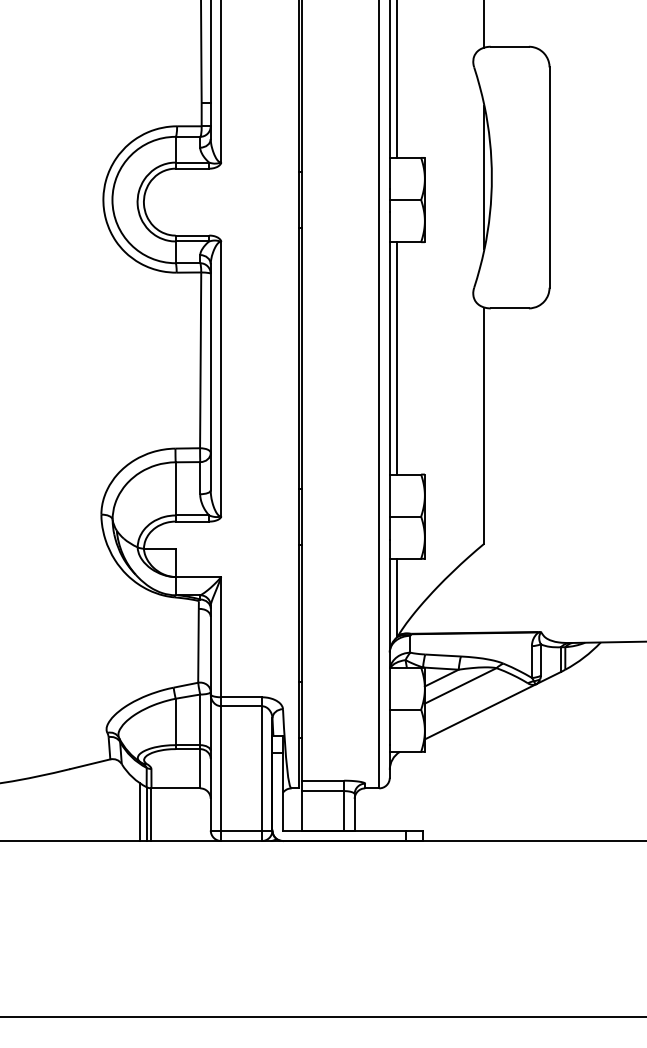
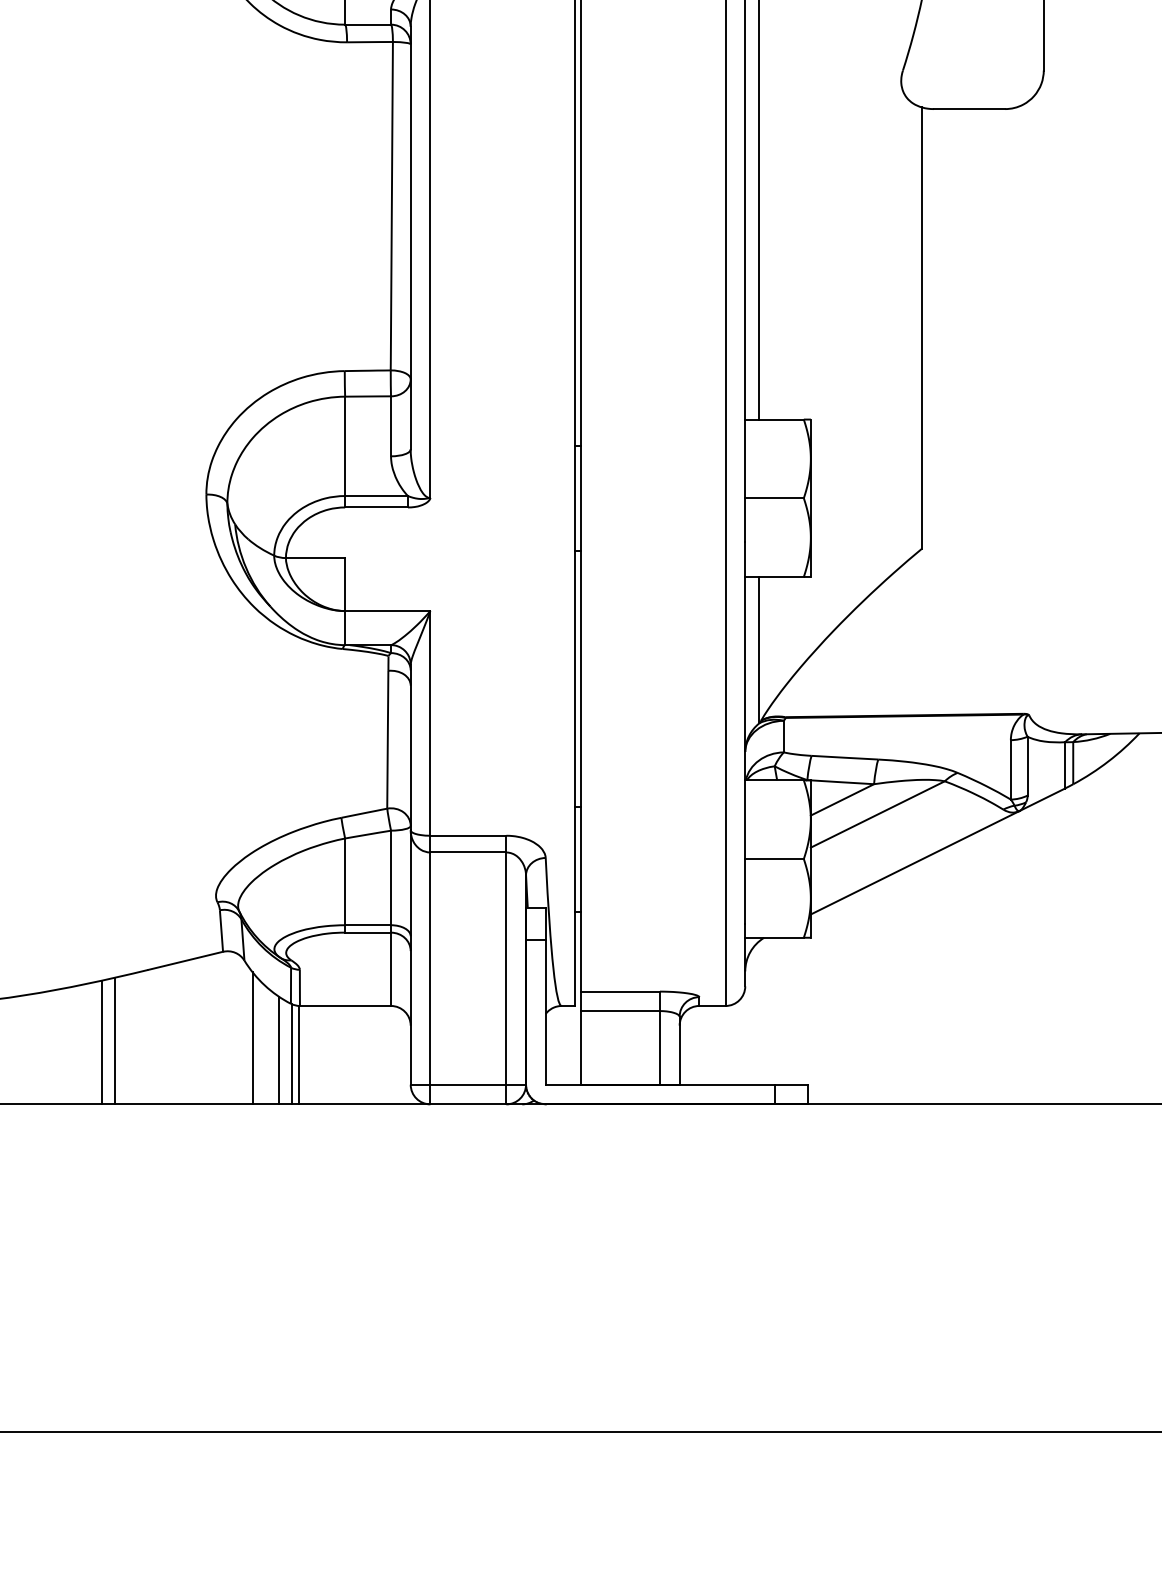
line: (126, 805) -> (253, 1037), added
line: (45, 807) -> (101, 1041), added
line: (52, 807) -> (114, 1041), added

